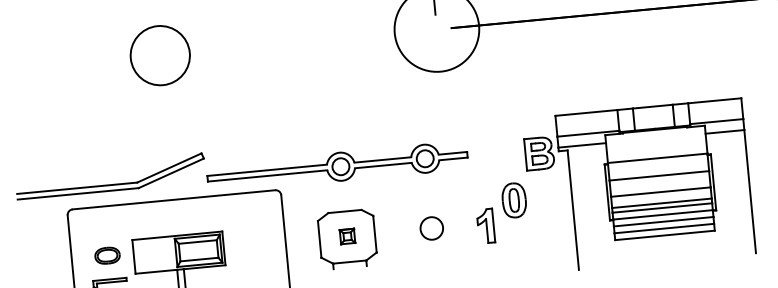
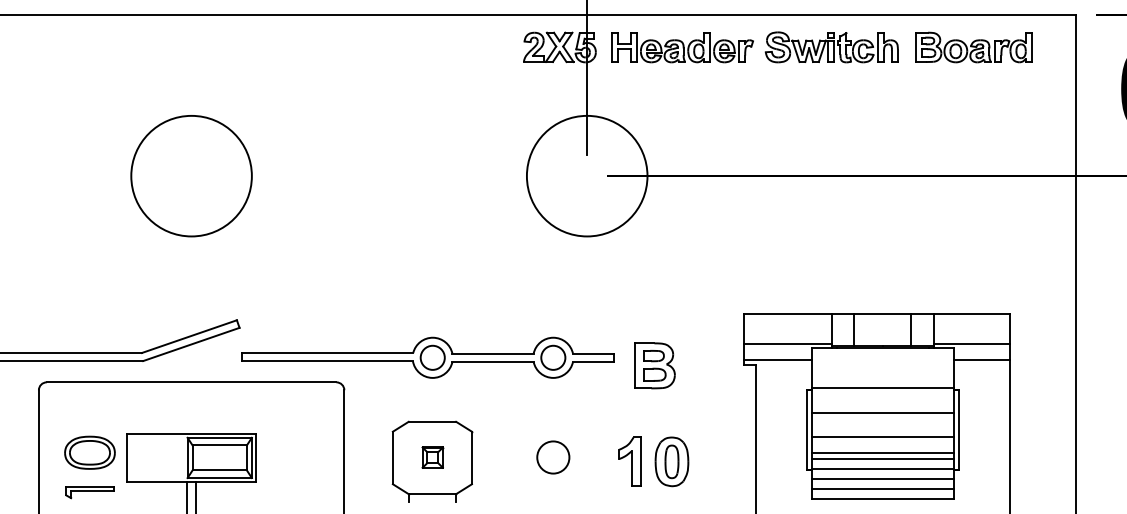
circle: (160, 55) -> (191, 175), size x1.43
part: (539, 153) -> (654, 365), moved
part: (513, 200) -> (671, 461), moved
part: (107, 255) -> (89, 452), size x1.43

